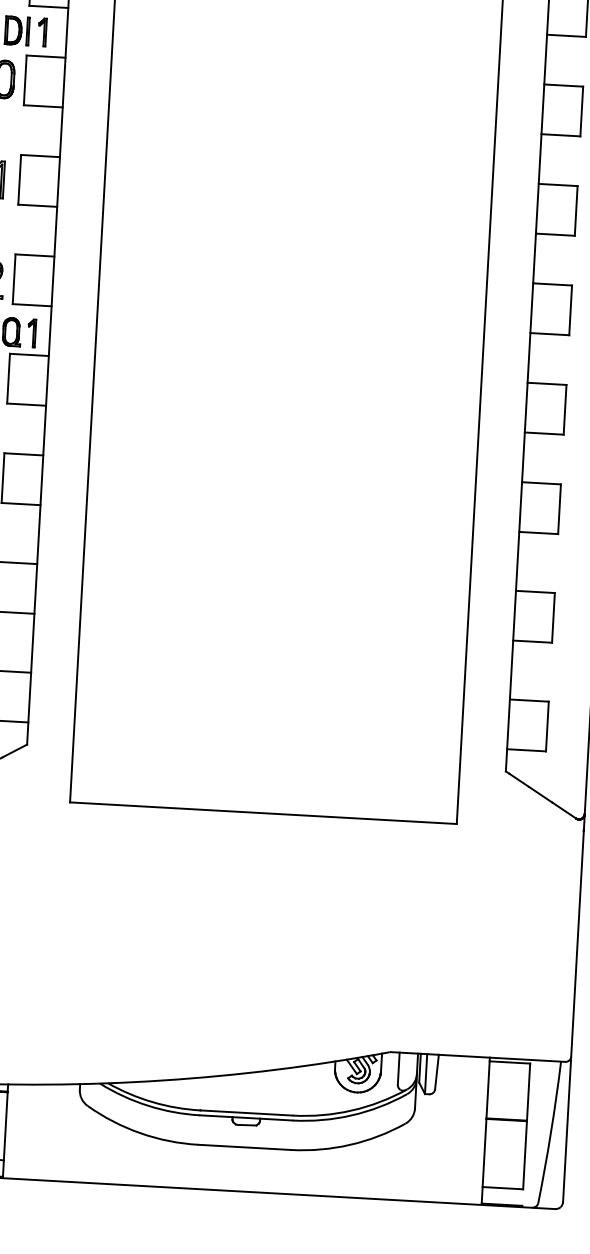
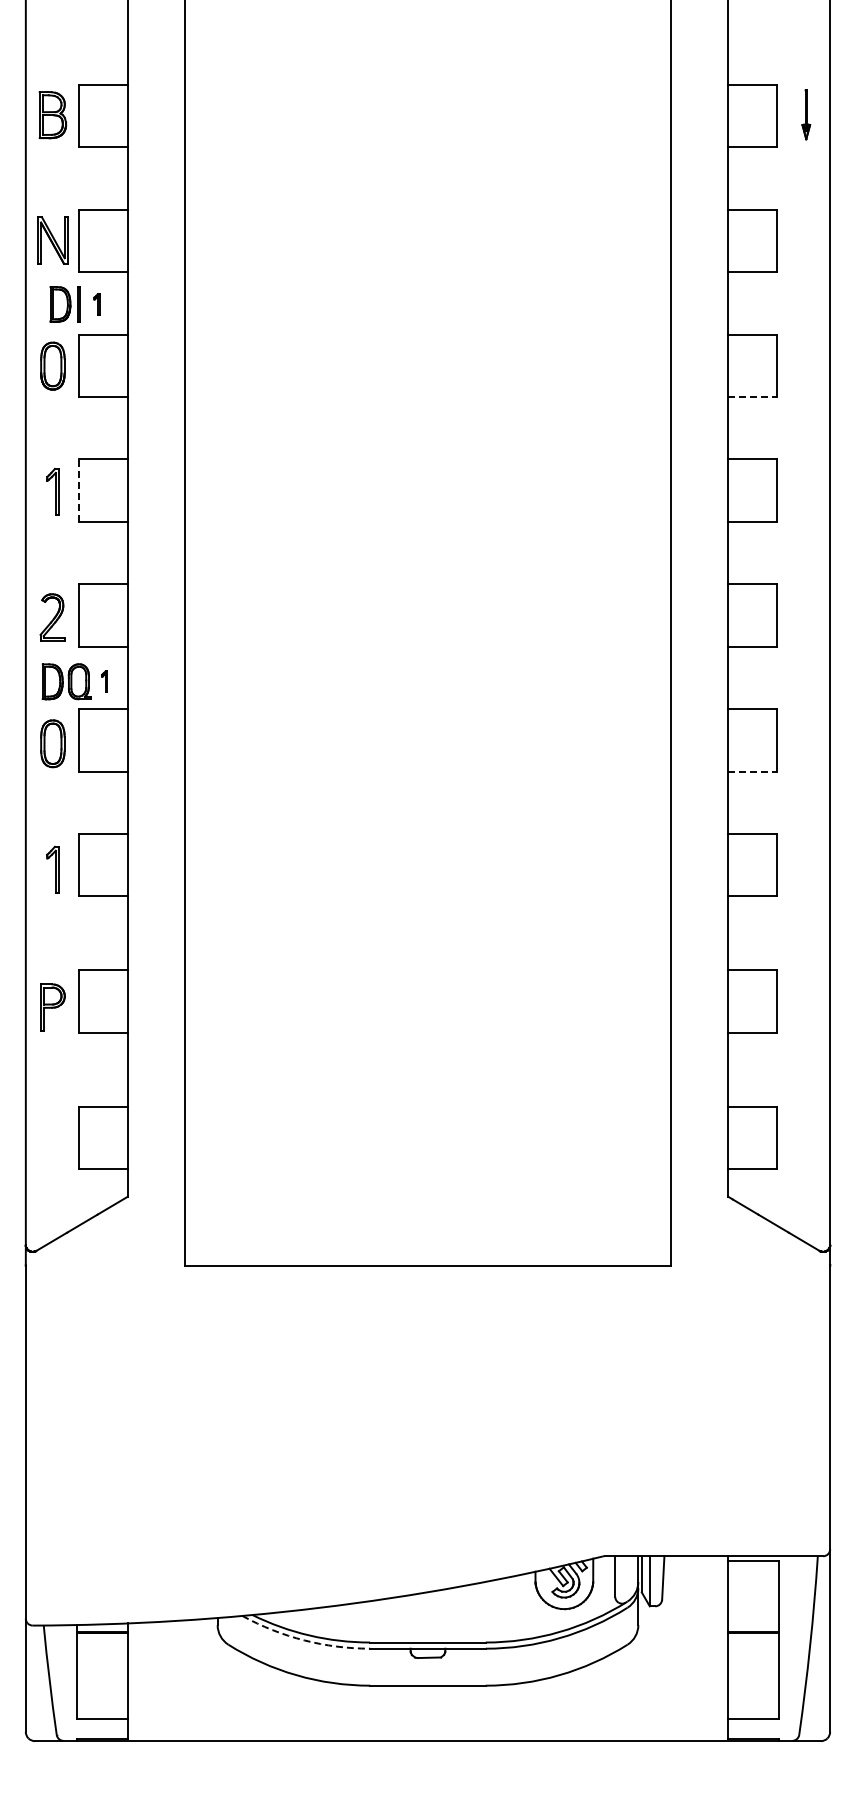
part: (42, 32) -> (96, 304), size x0.6
line: (561, 135) -> (753, 397), solid -> dashed
line: (19, 179) -> (78, 490), solid -> dashed
part: (31, 332) -> (104, 681), size x0.6
line: (544, 433) -> (753, 771), solid -> dashed
arc: (148, 1105) -> (304, 1640), solid -> dashed

